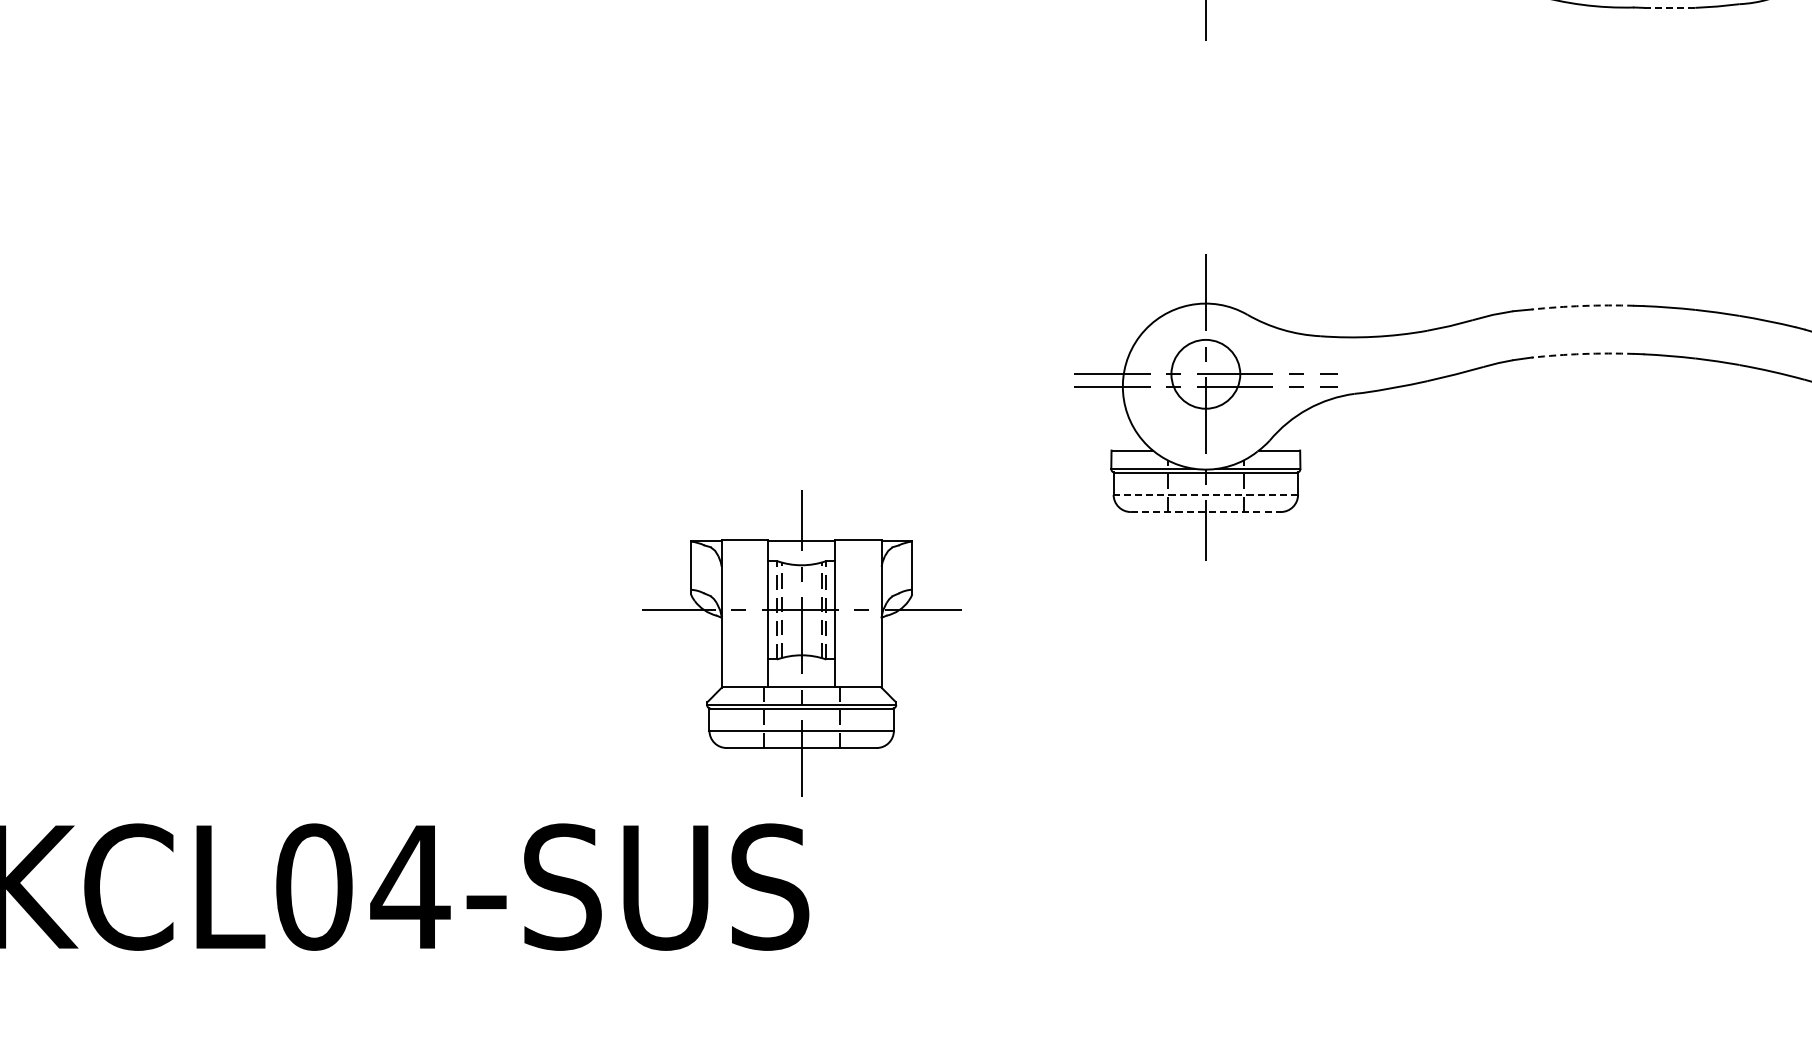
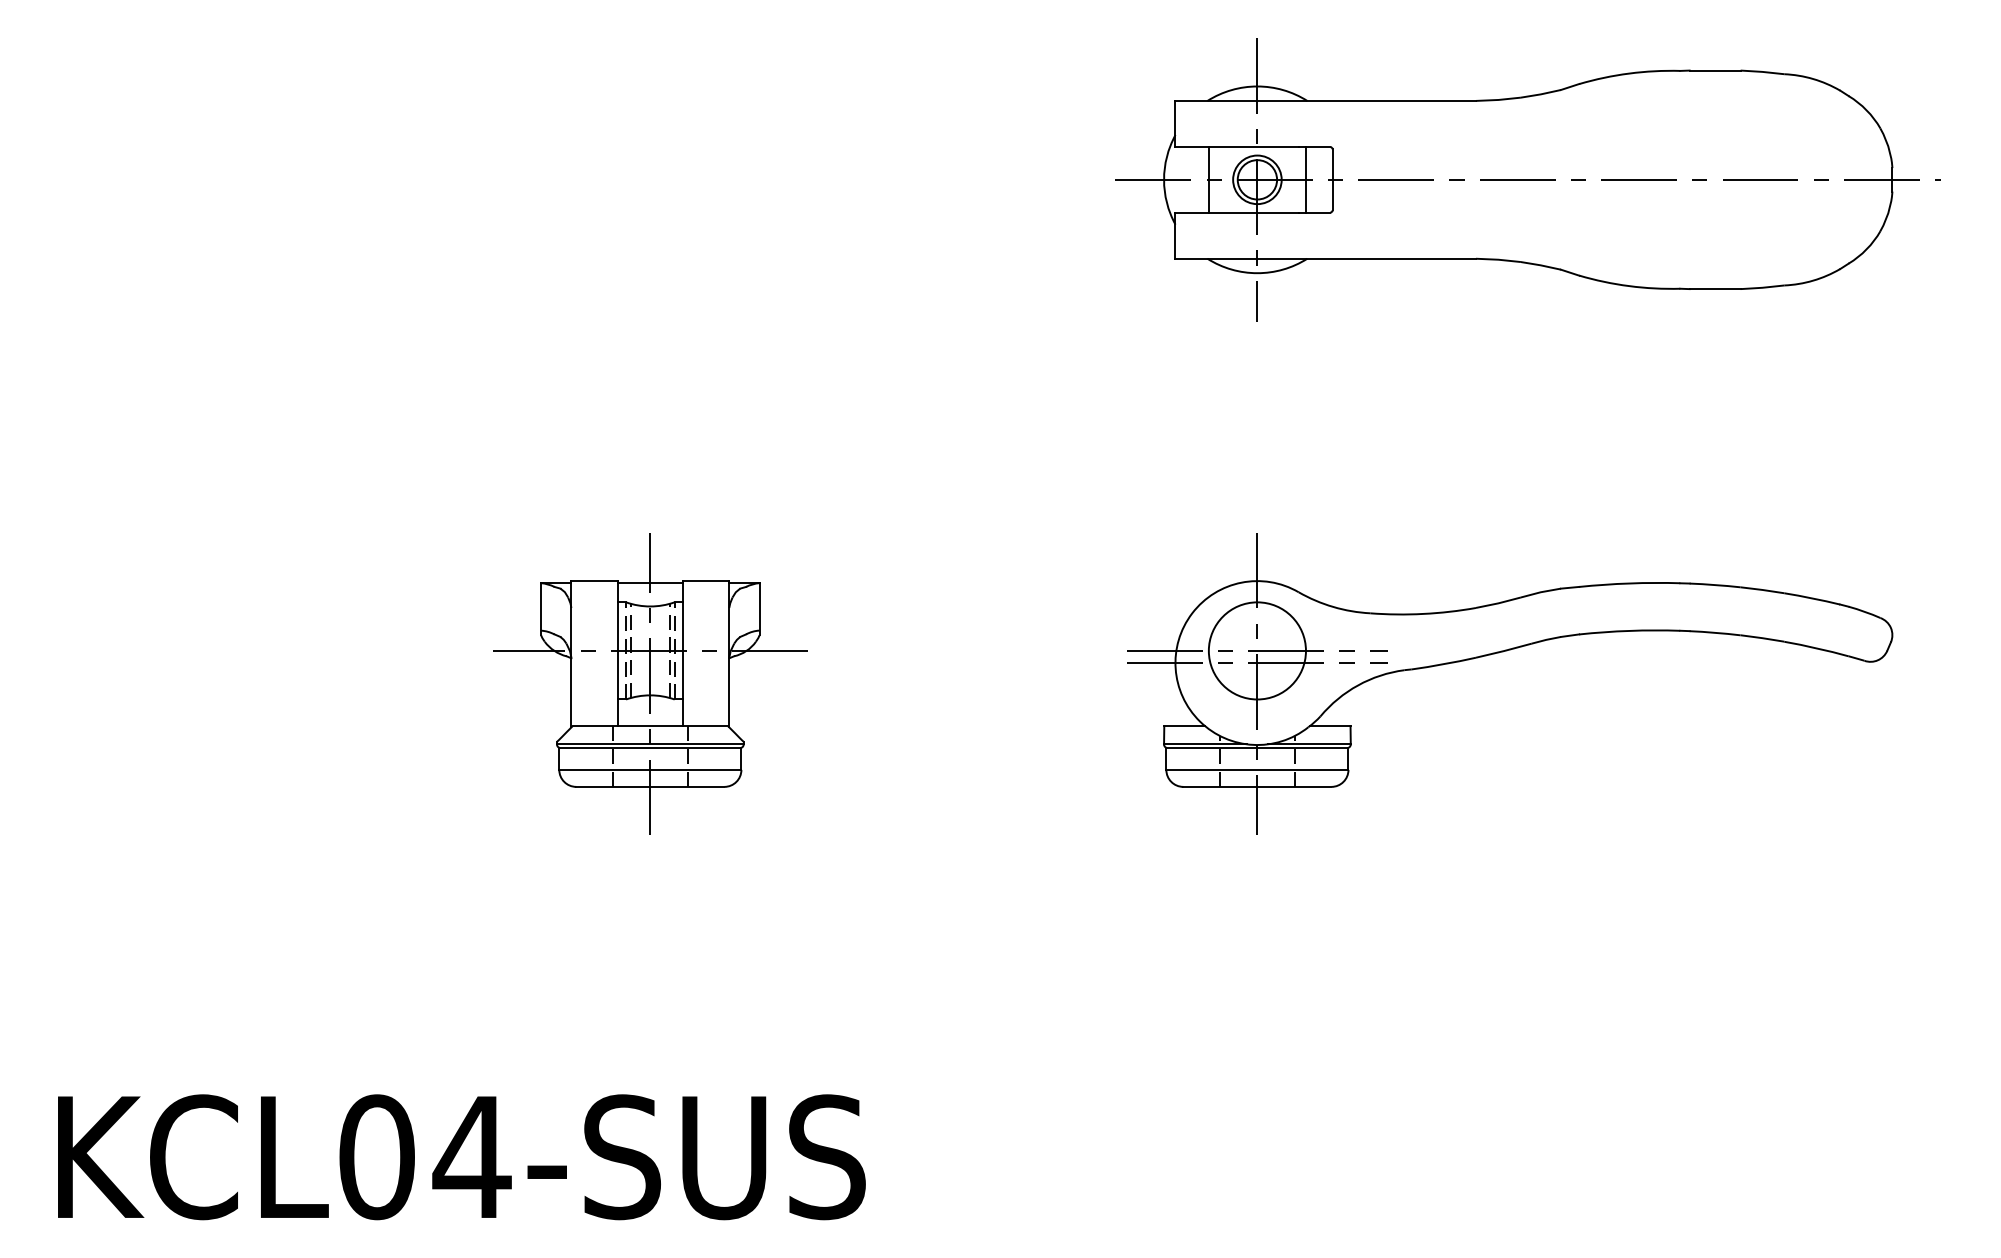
line: (1668, 8) -> (1714, 289), dashed -> solid
arc: (1582, 306) -> (1629, 583), dashed -> solid
arc: (1582, 353) -> (1629, 630), dashed -> solid
circle: (1204, 373) -> (1256, 650), size x1.43
line: (1204, 494) -> (1256, 769), dashed -> solid
line: (1205, 511) -> (1257, 786), dashed -> solid
part: (801, 643) -> (650, 683), moved

